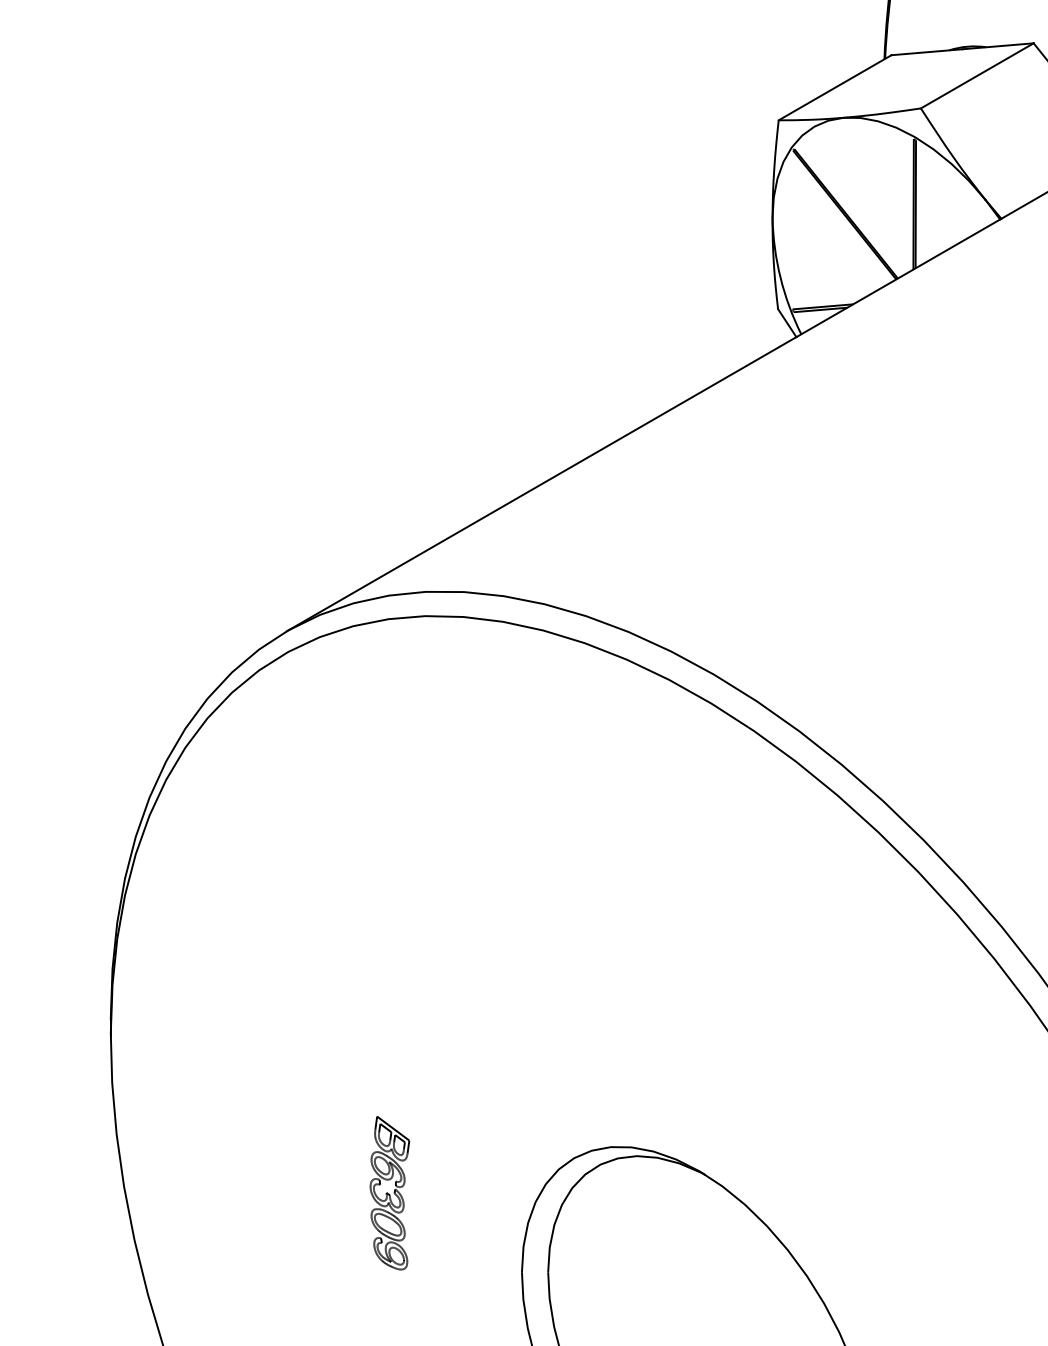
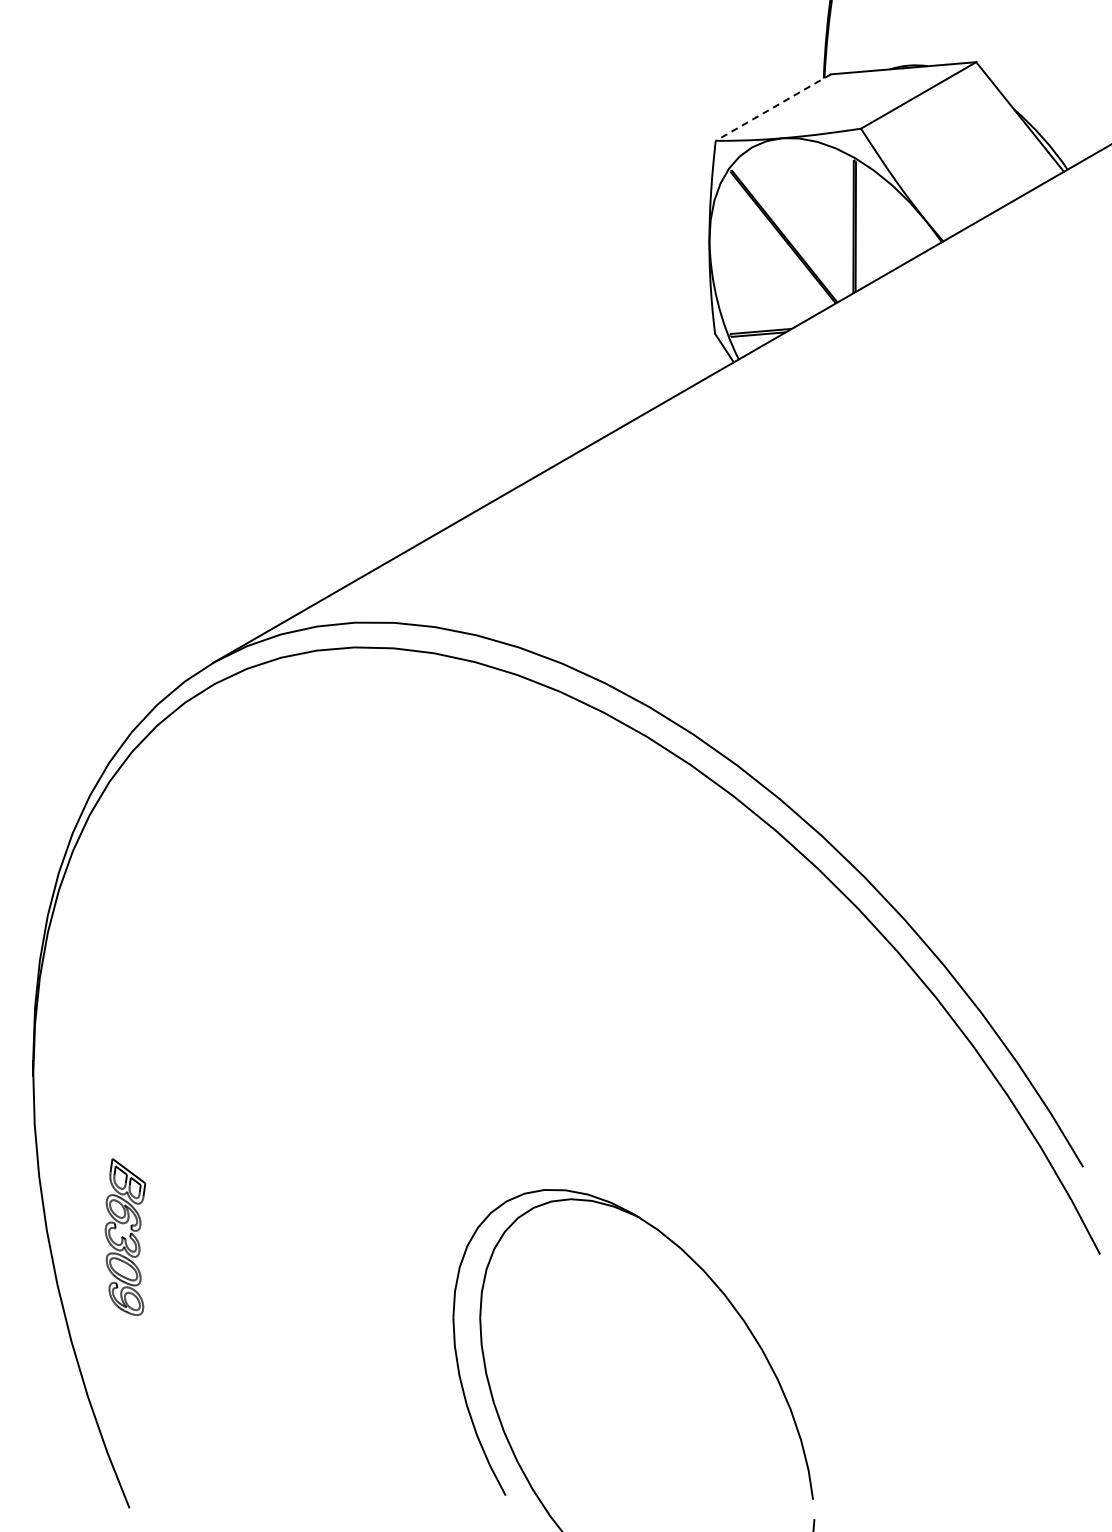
line: (835, 87) -> (773, 107), solid -> dashed
part: (389, 1192) -> (125, 1236), moved

